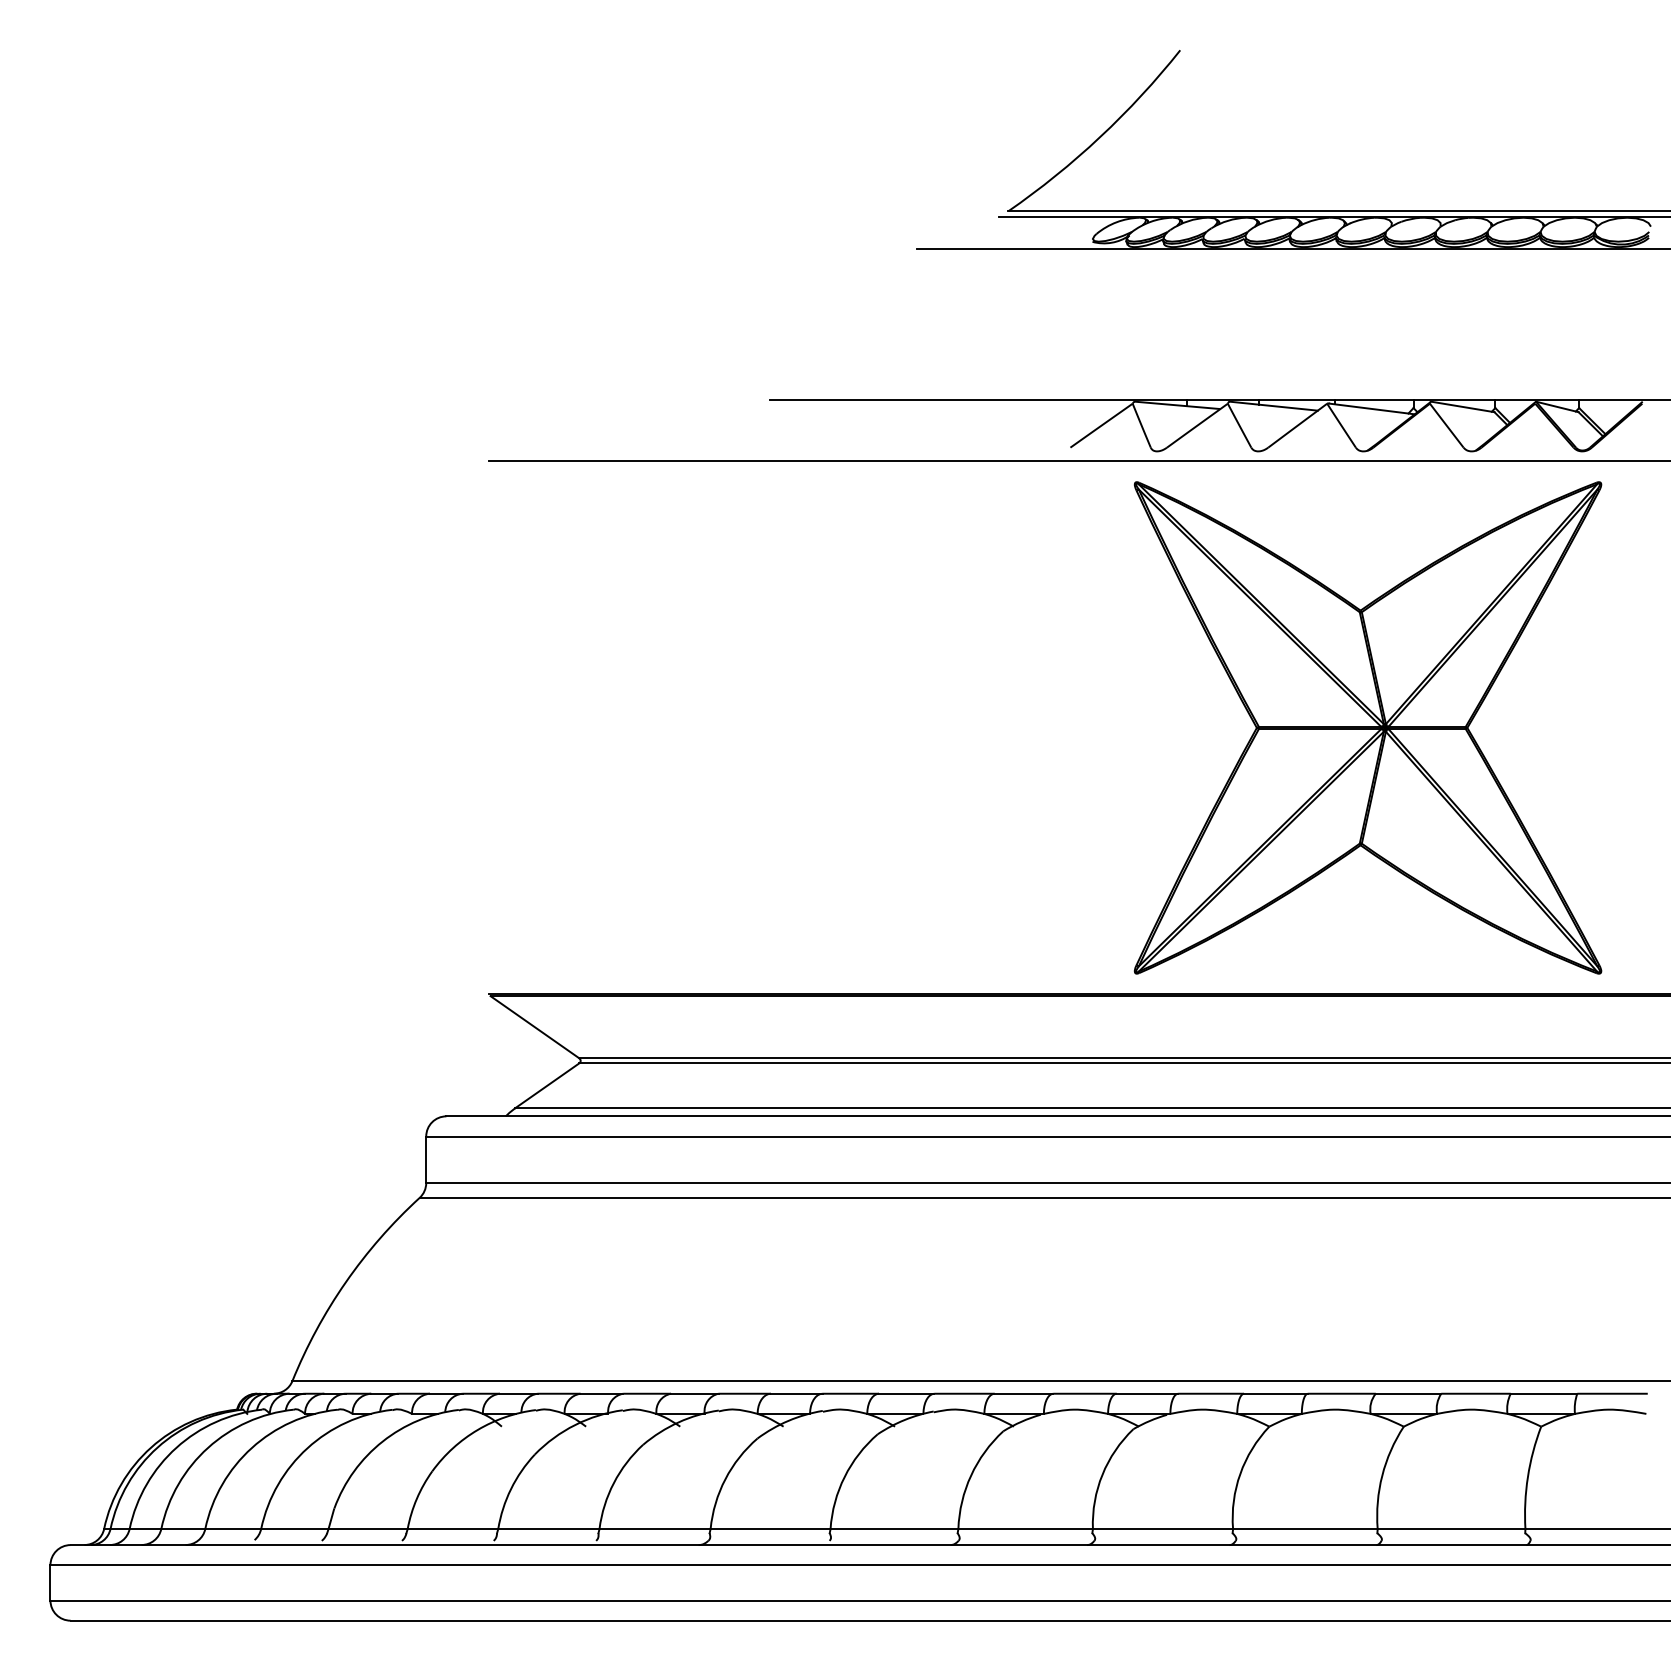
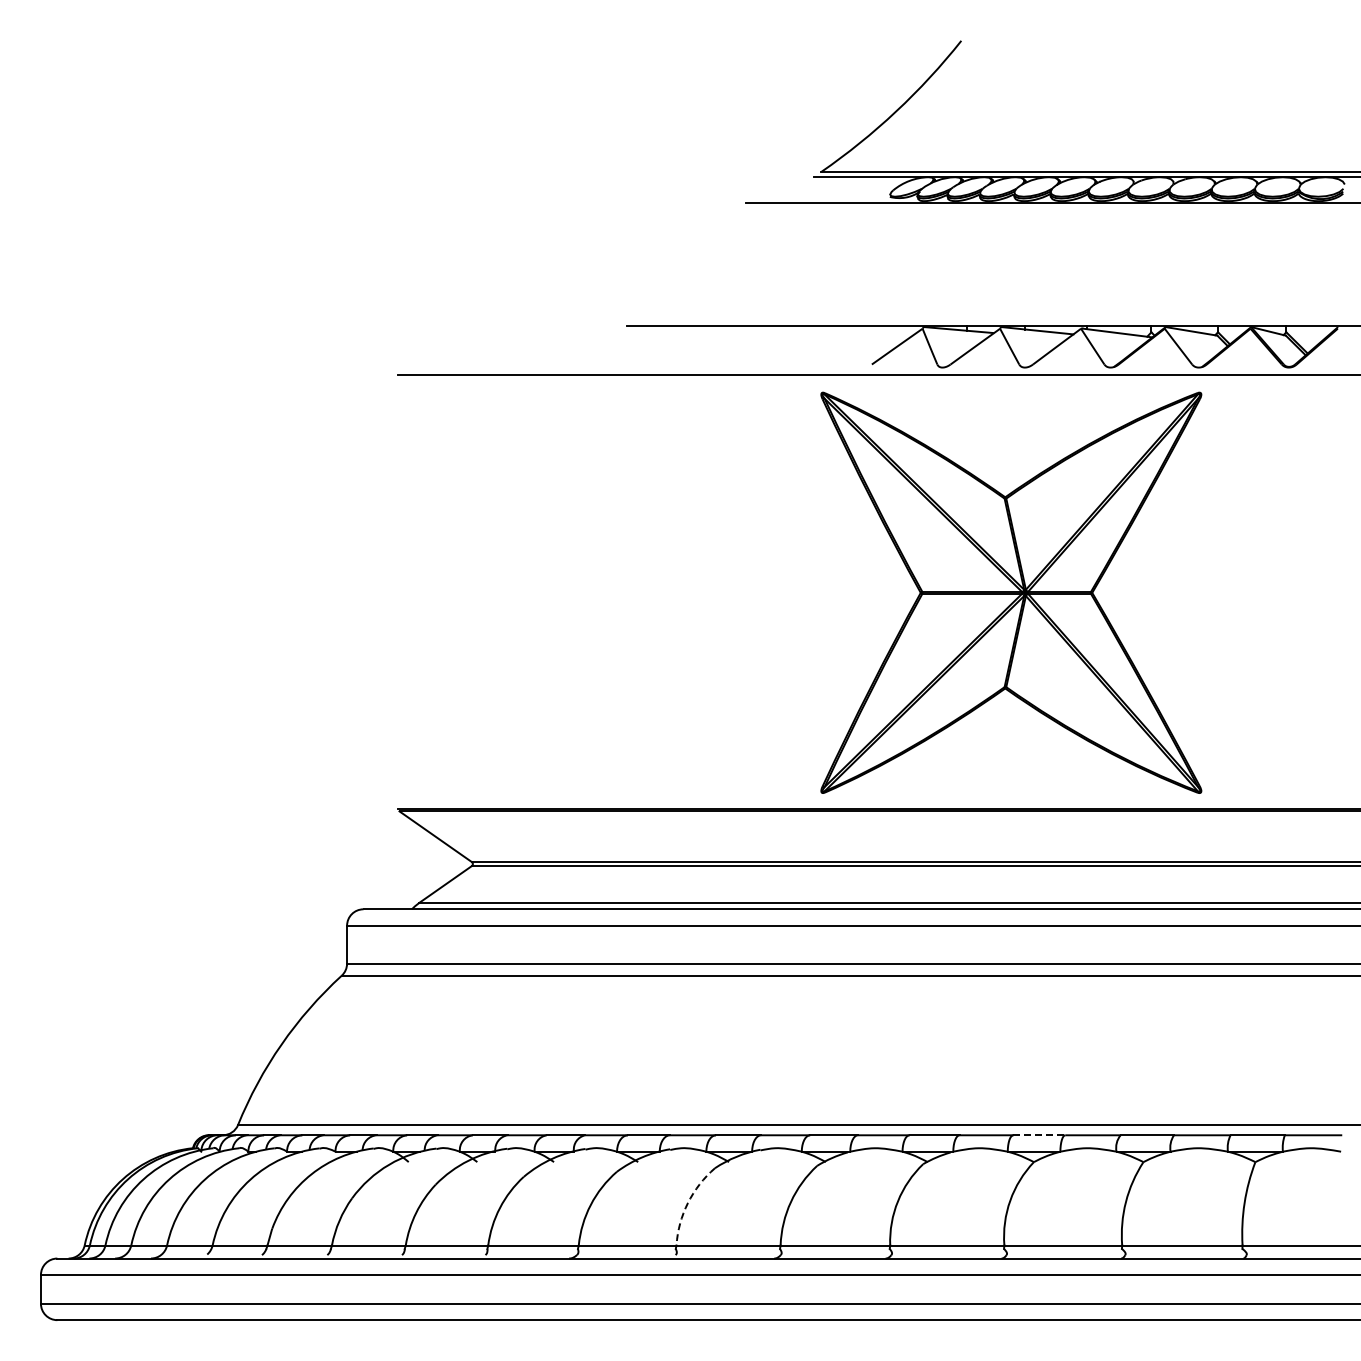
part: (1368, 727) -> (1011, 592), moved
line: (1276, 1394) -> (1039, 1135), solid -> dashed
arc: (844, 1477) -> (687, 1203), solid -> dashed

